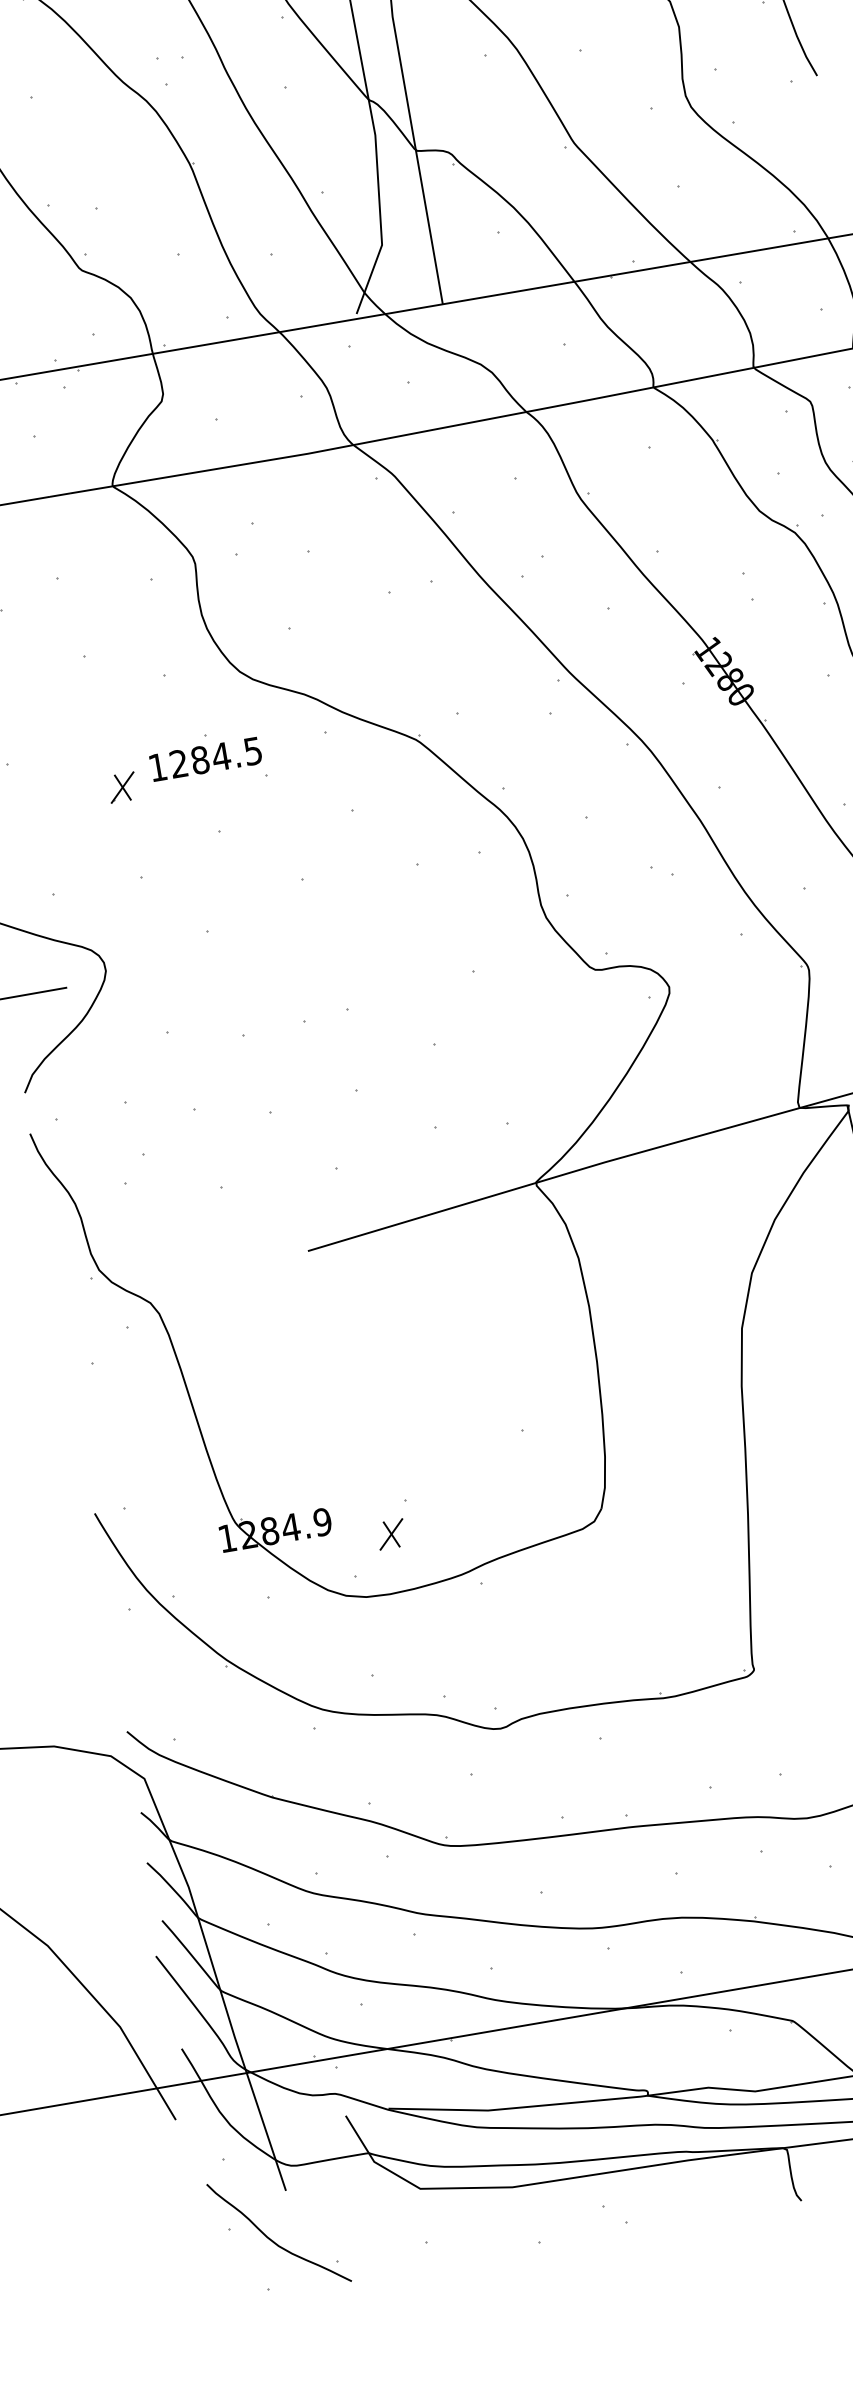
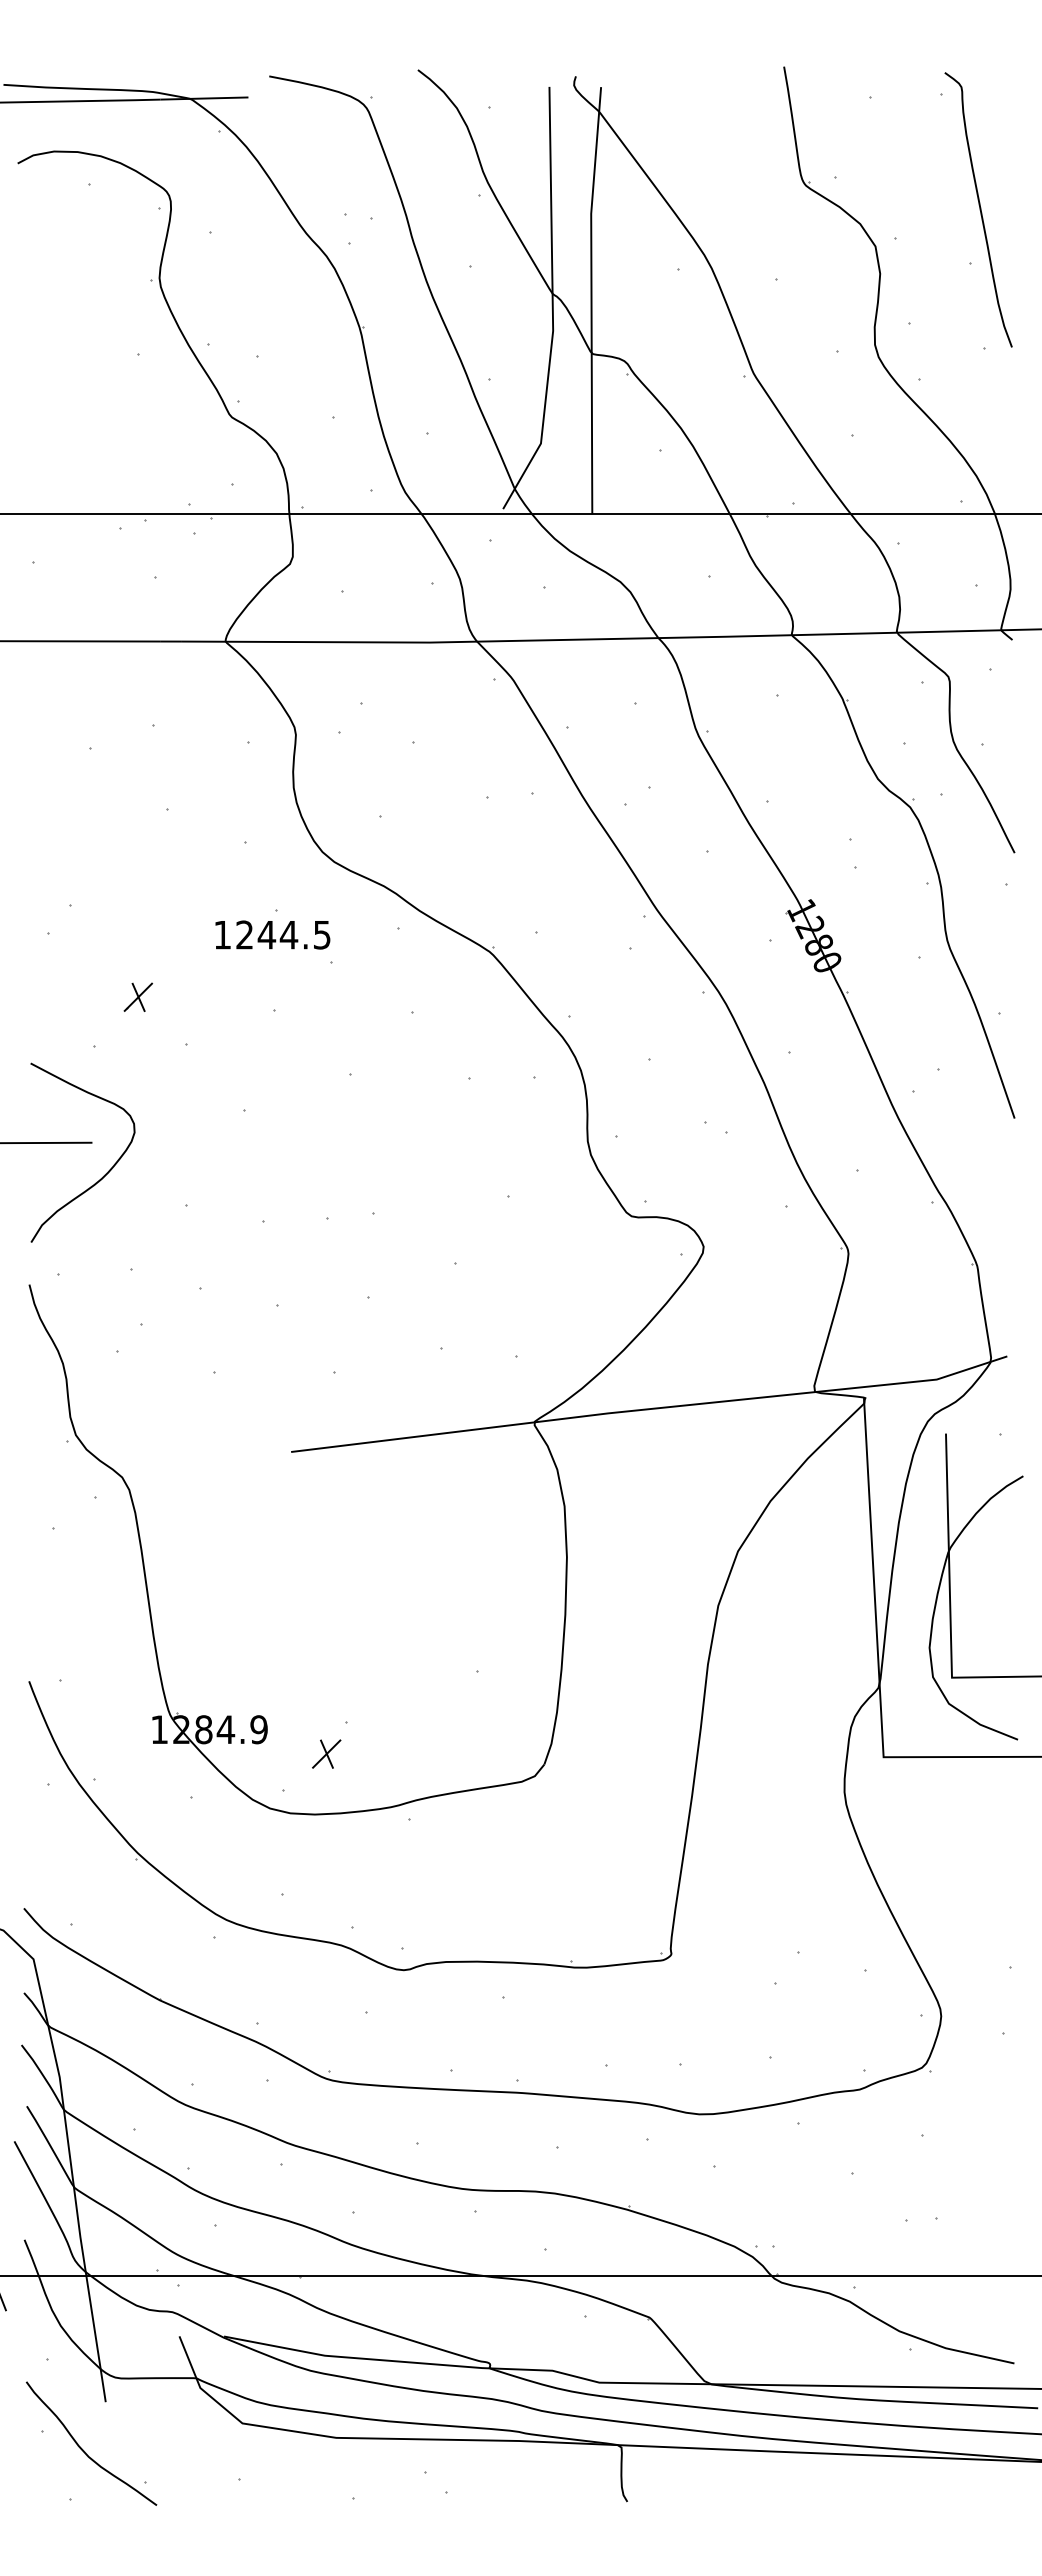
text: (199, 759) -> (266, 934), 1284.5 -> 1244.5
part: (122, 786) -> (138, 996), moved

